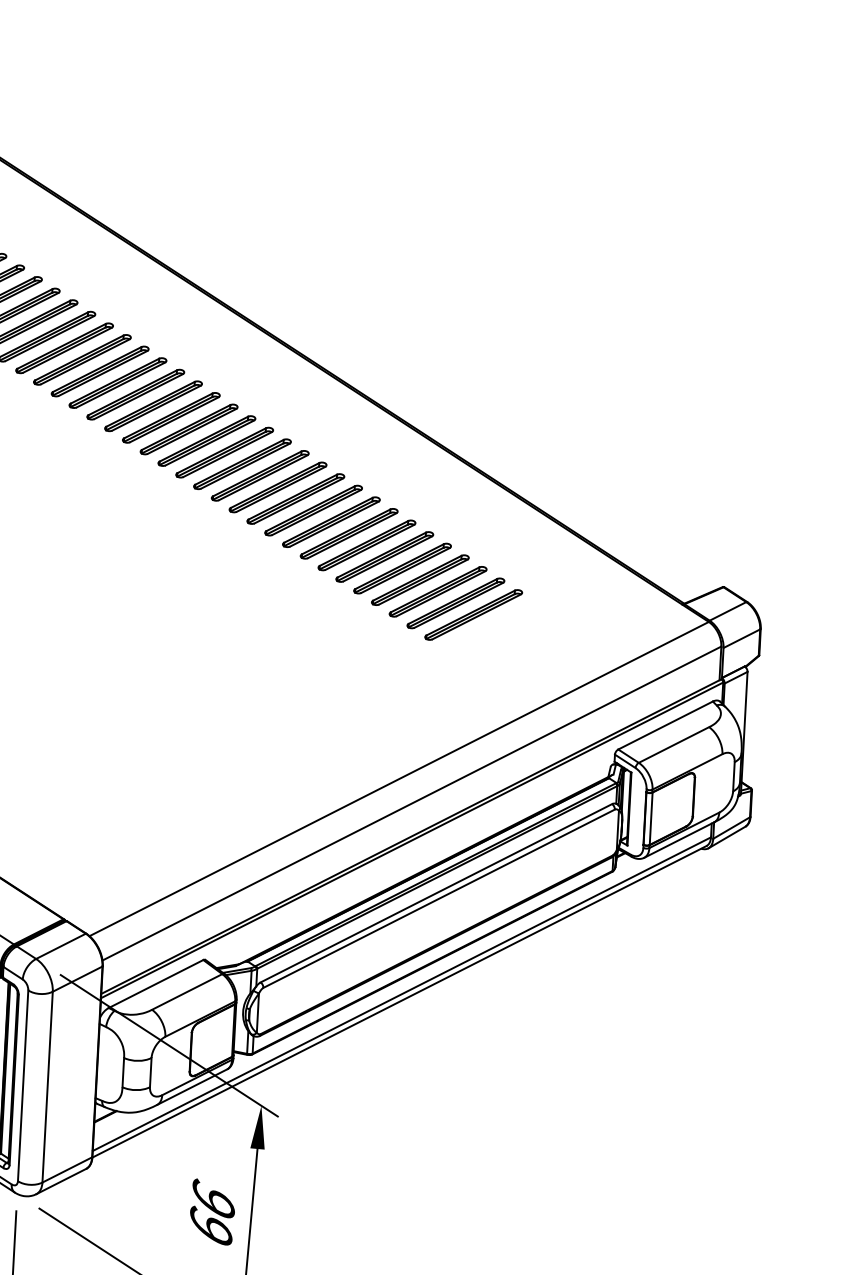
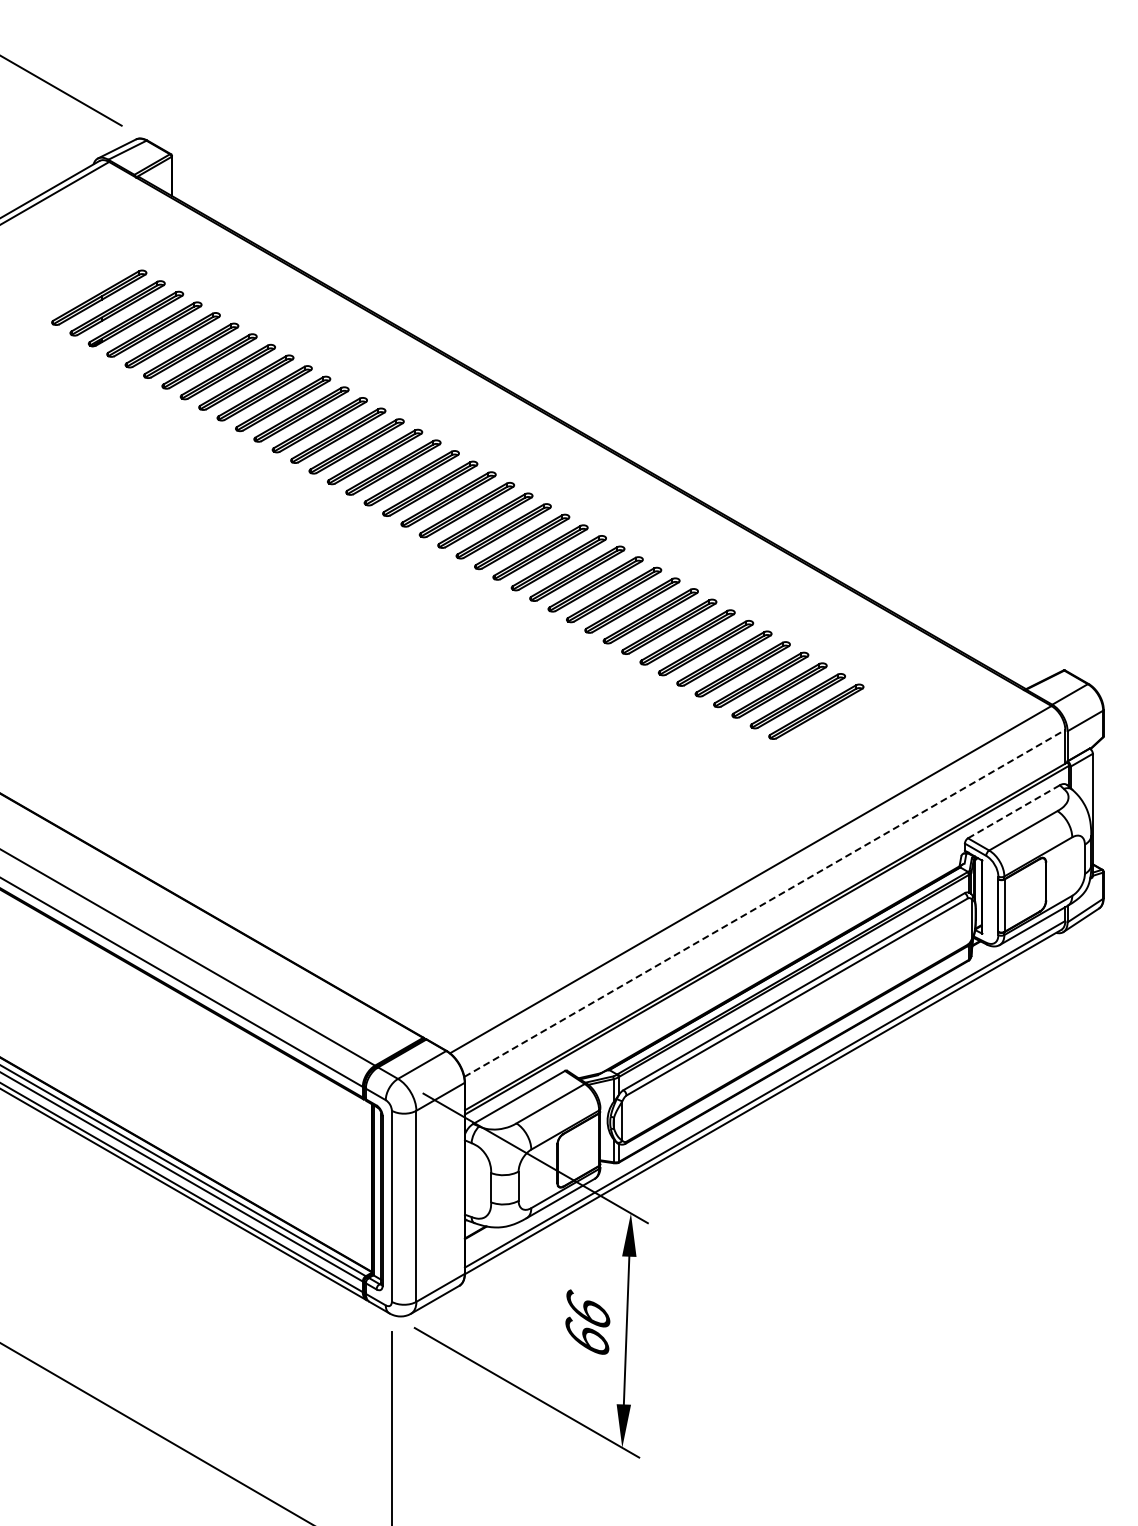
line: (666, 725) -> (1014, 811), solid -> dashed
line: (411, 803) -> (764, 903), solid -> dashed

